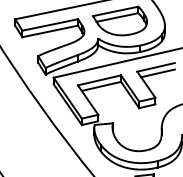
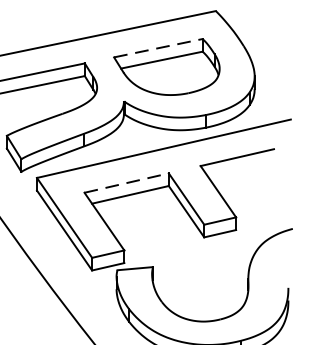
line: (116, 11) -> (159, 48), solid -> dashed
line: (157, 73) -> (240, 169), removed
line: (99, 80) -> (126, 183), solid -> dashed

